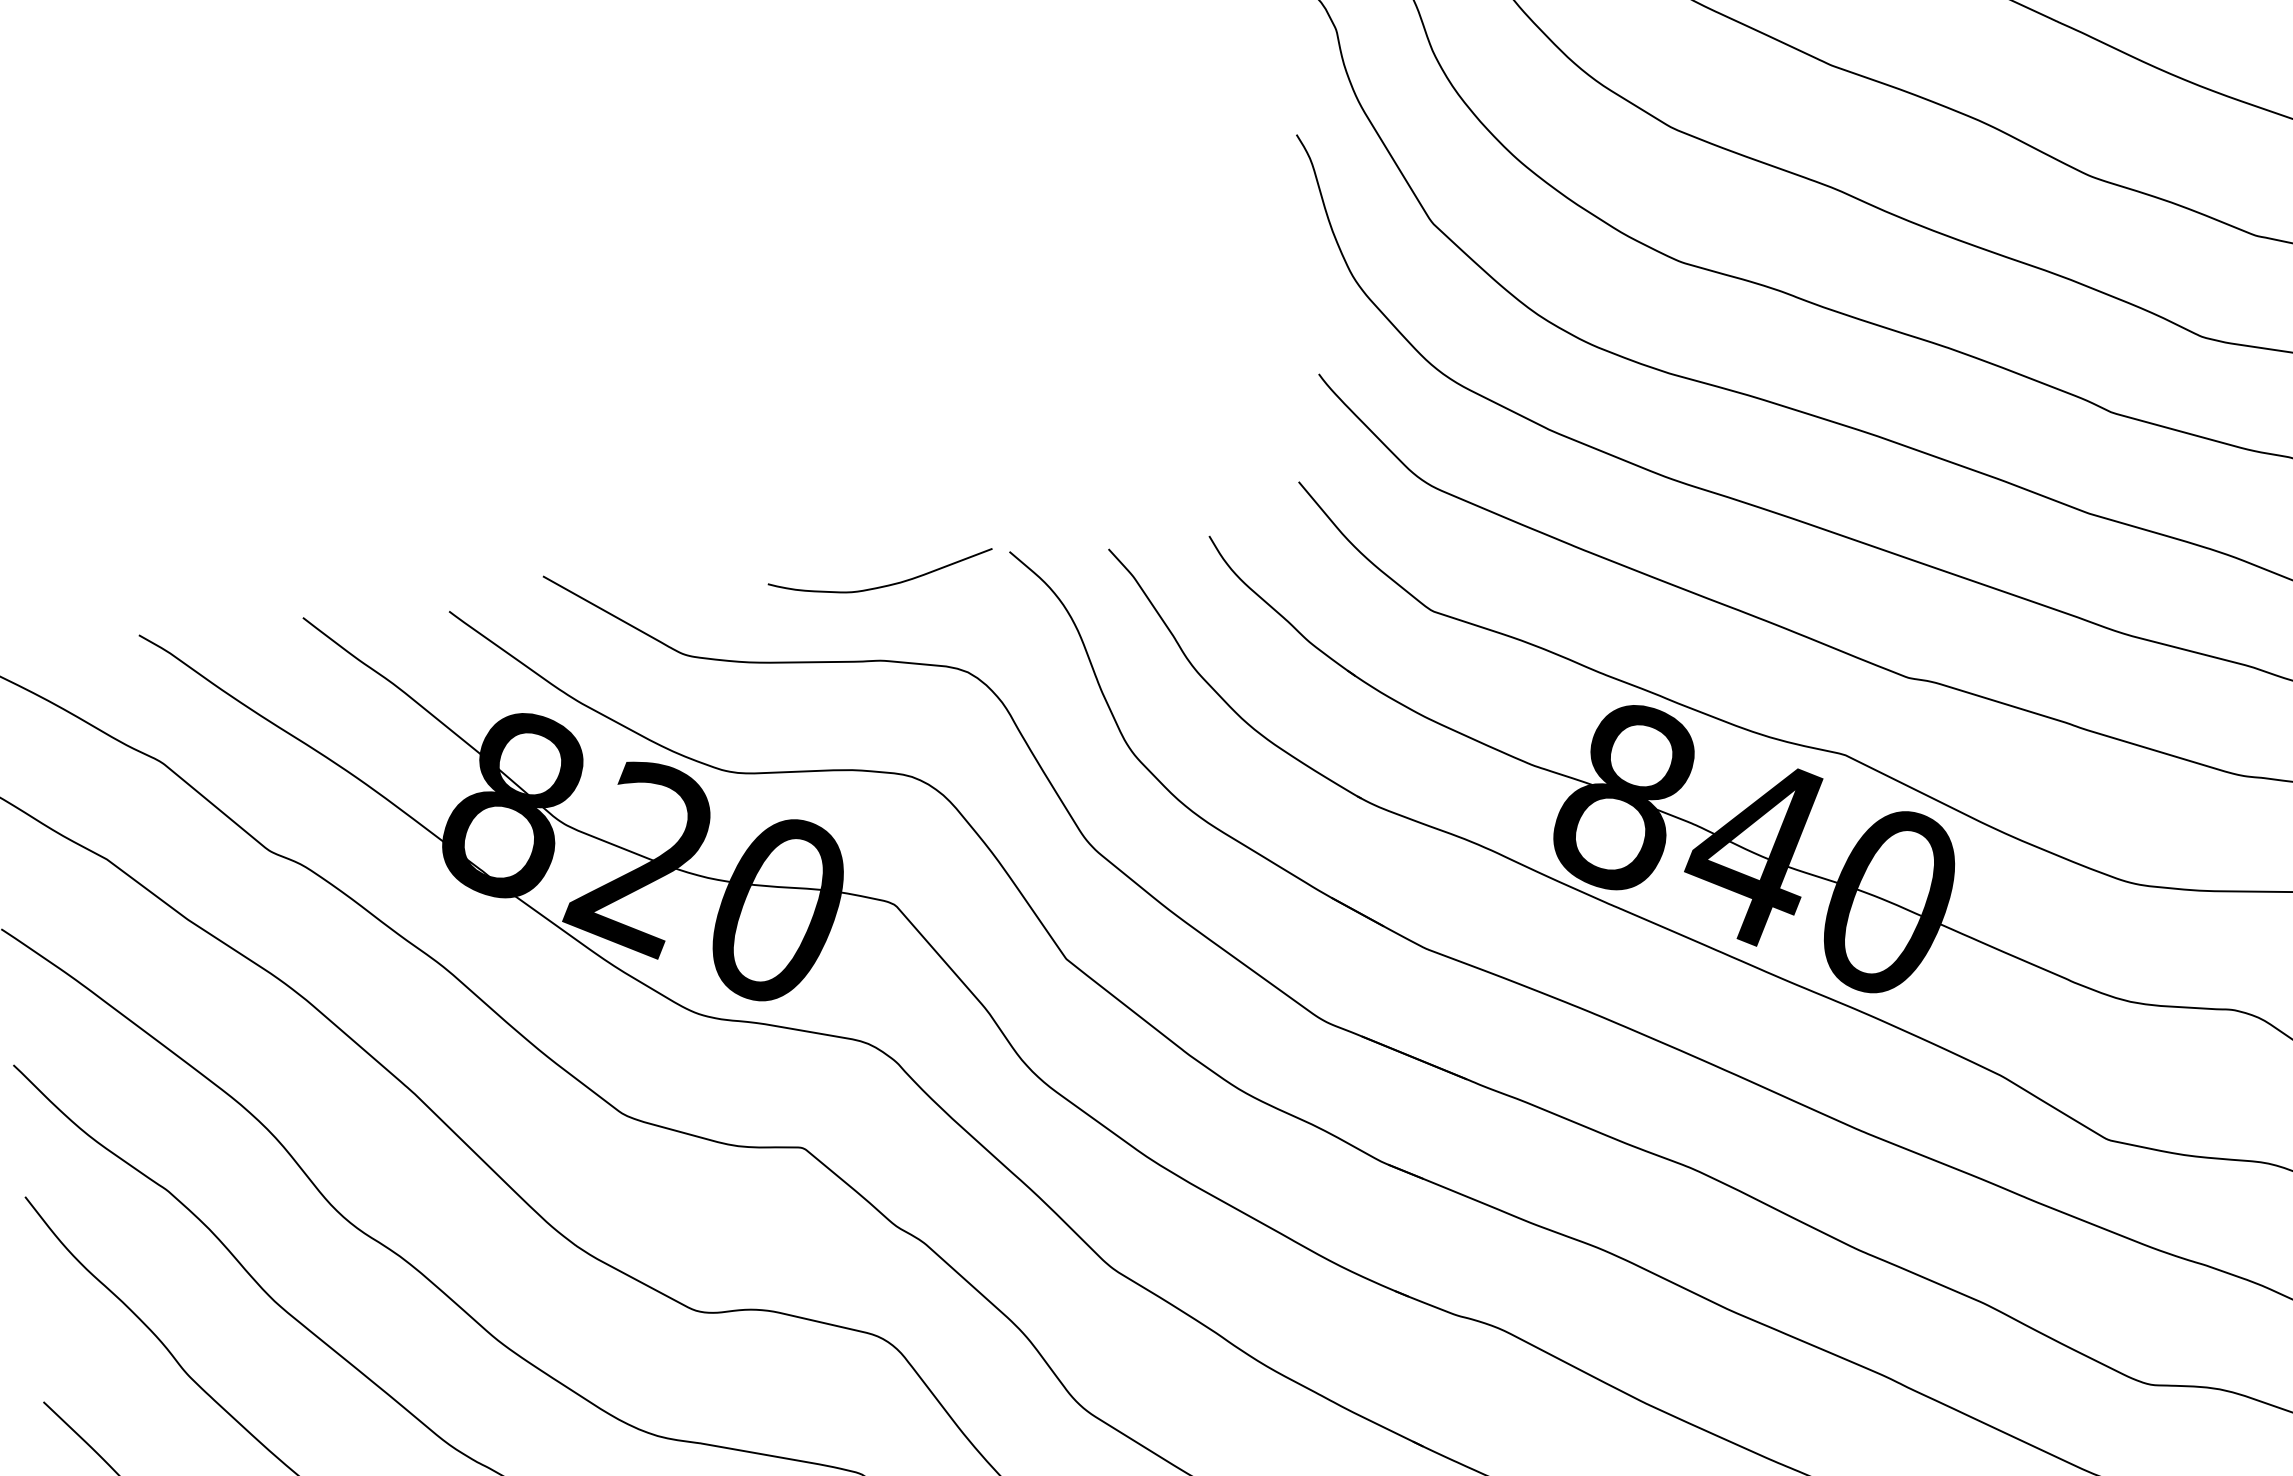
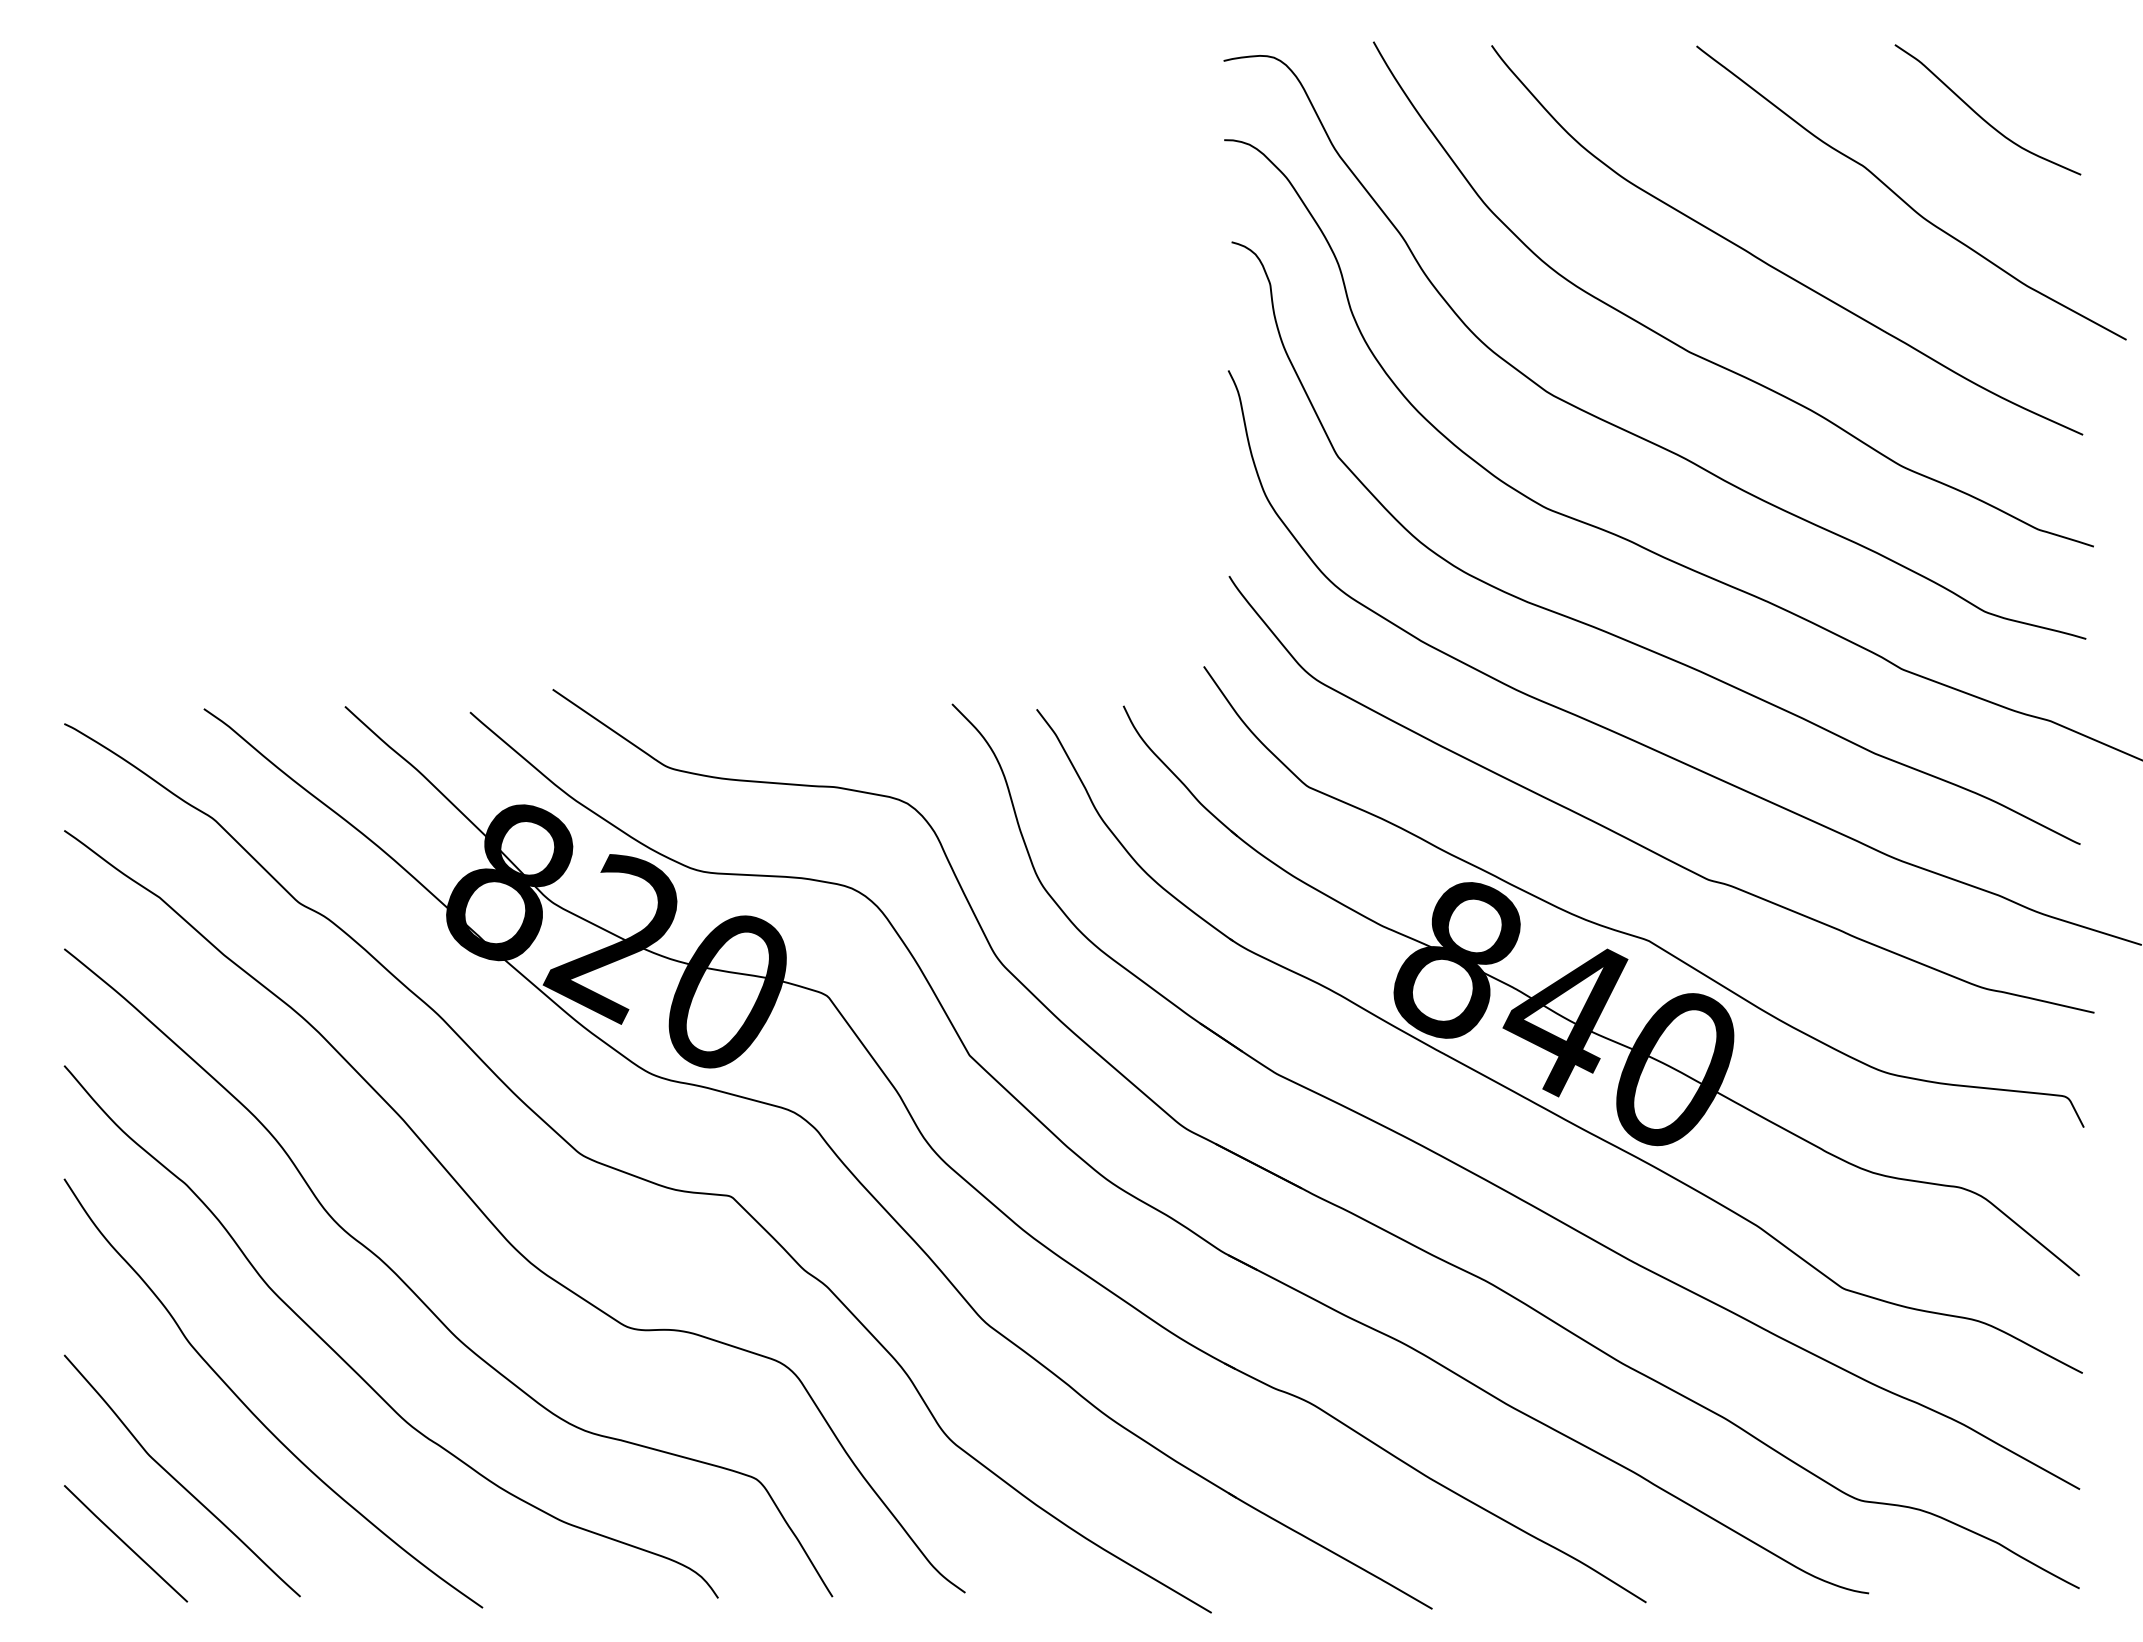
curve: (881, 586) -> (840, 723), removed

